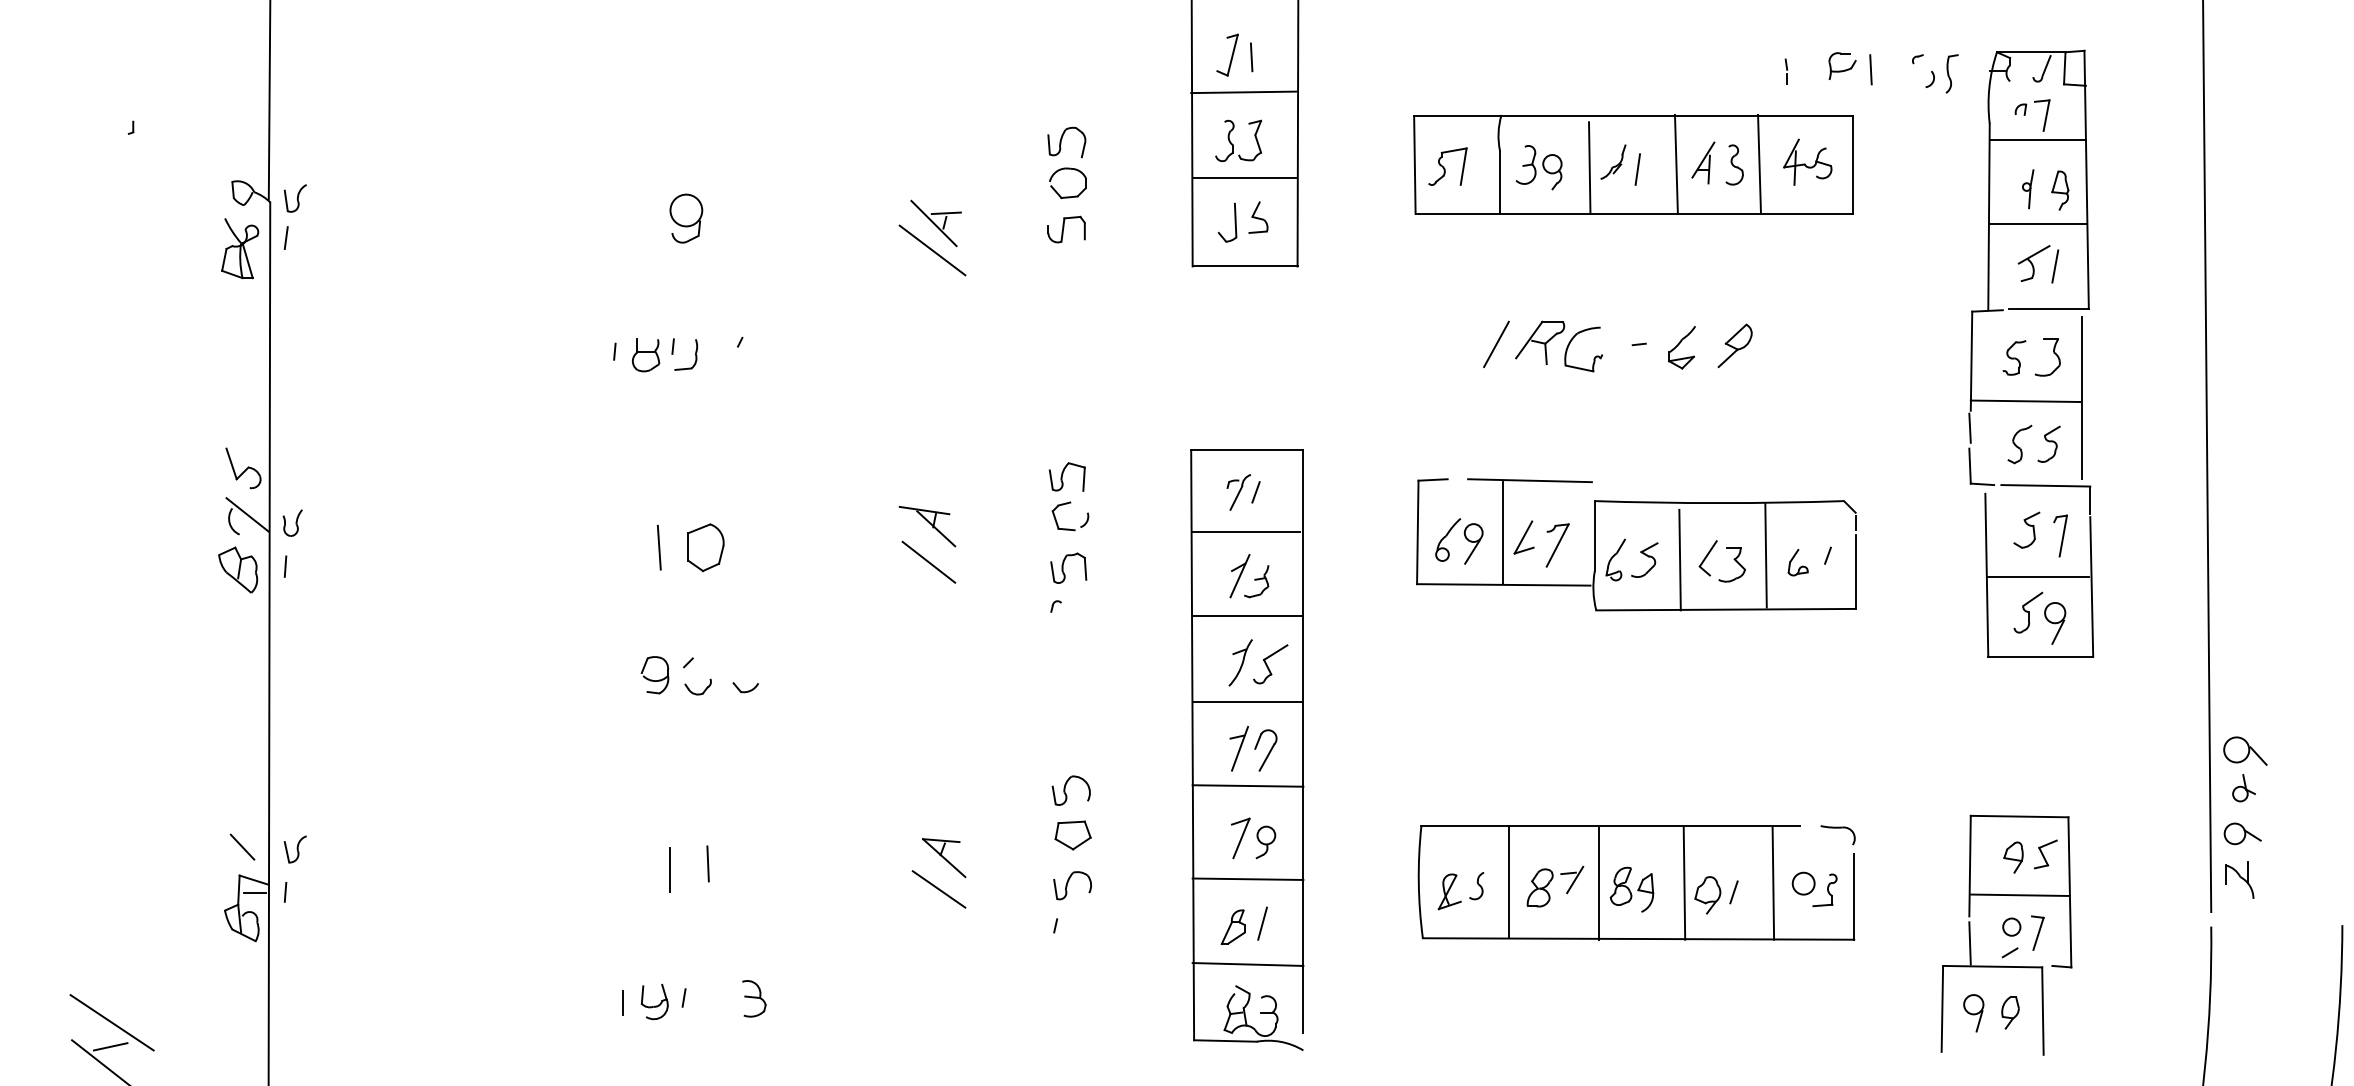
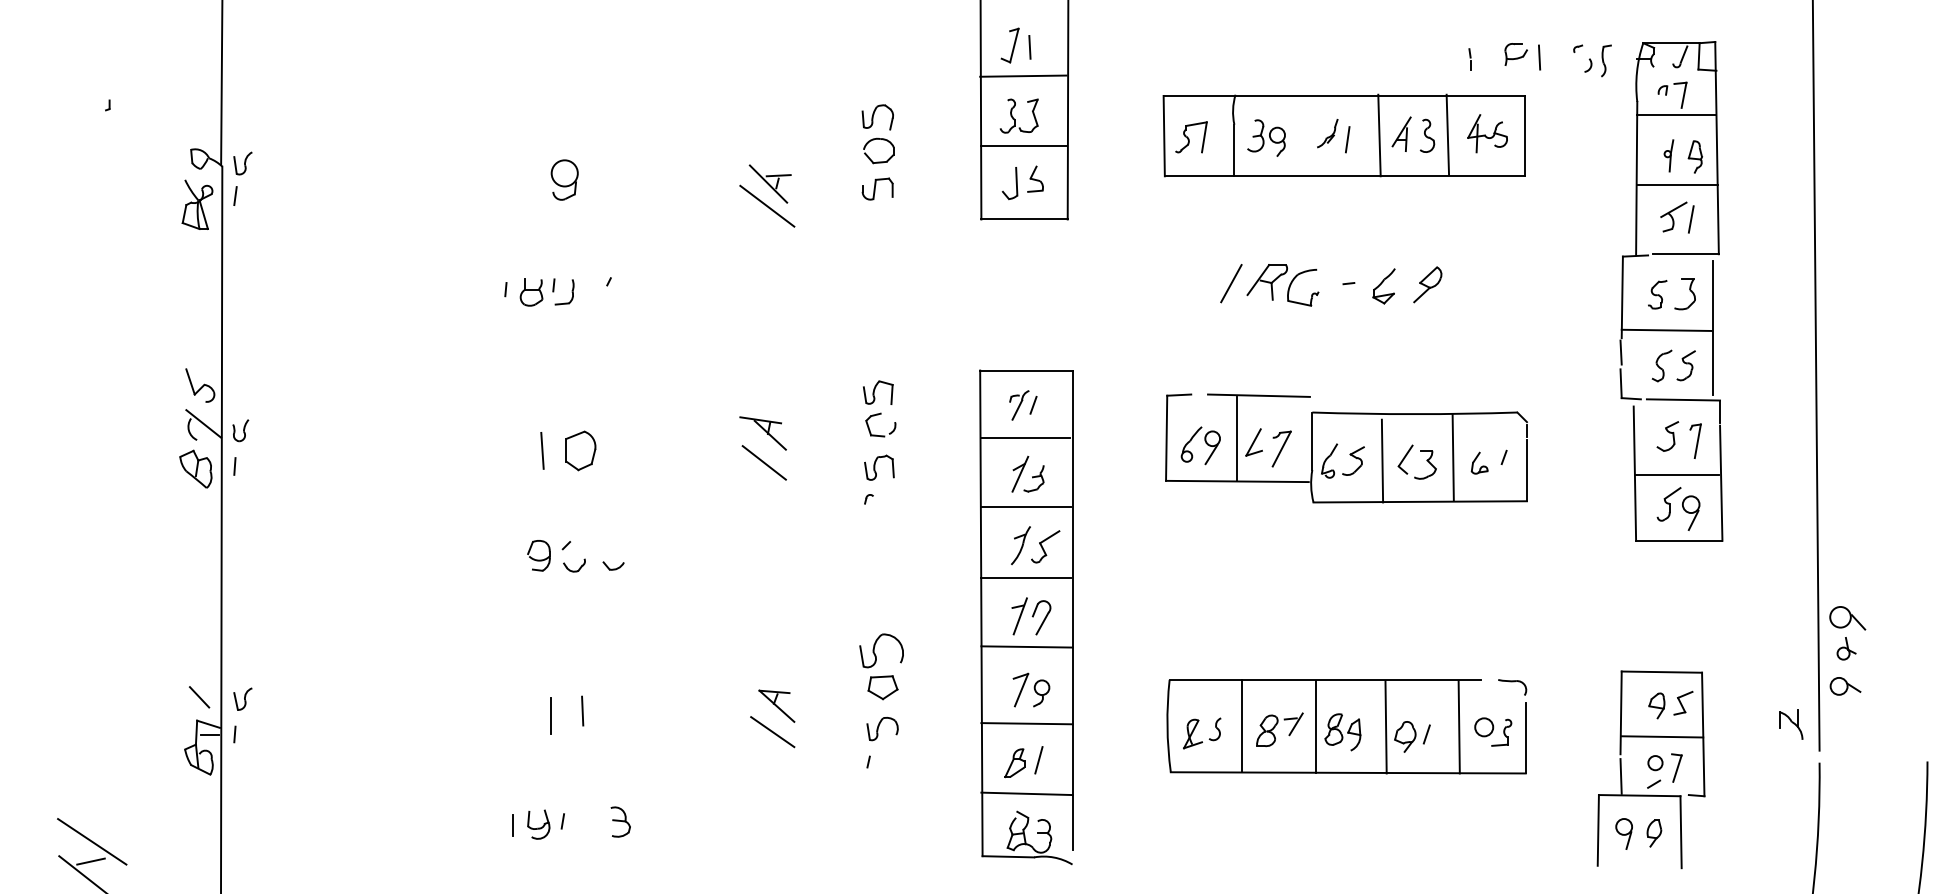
line: (1589, 168) -> (1307, 138), removed
part: (1070, 790) -> (880, 650), size x1.4
part: (2239, 879) -> (1790, 723), moved

